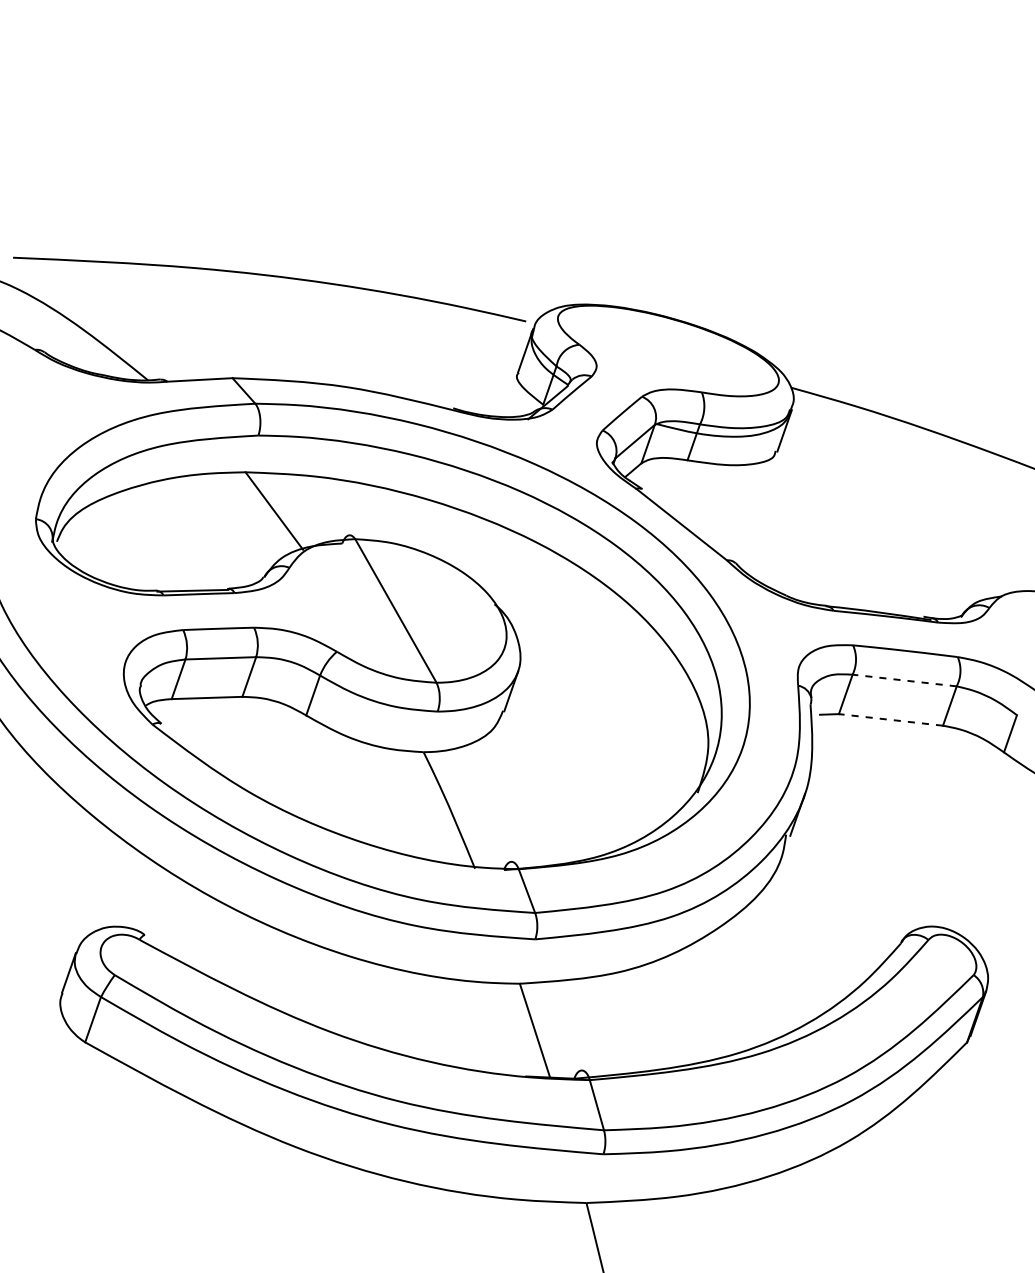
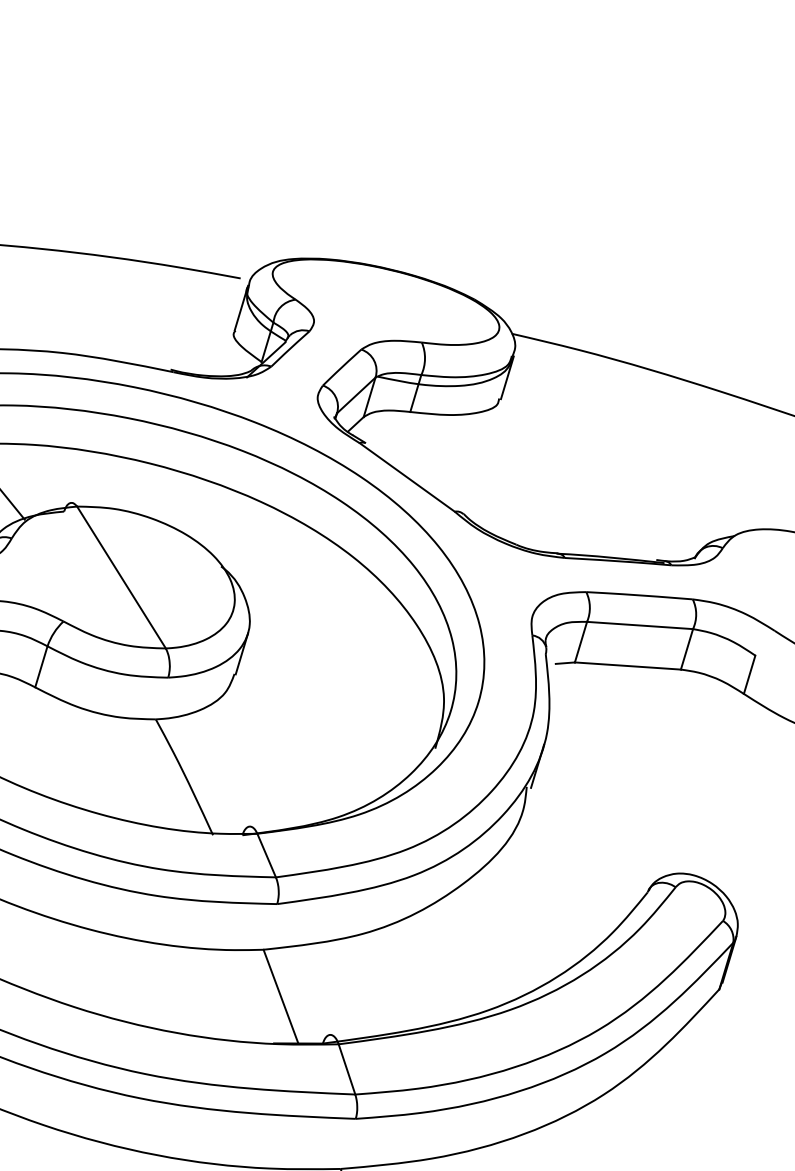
line: (904, 680) -> (639, 625), dashed -> solid
line: (890, 719) -> (627, 665), dashed -> solid

